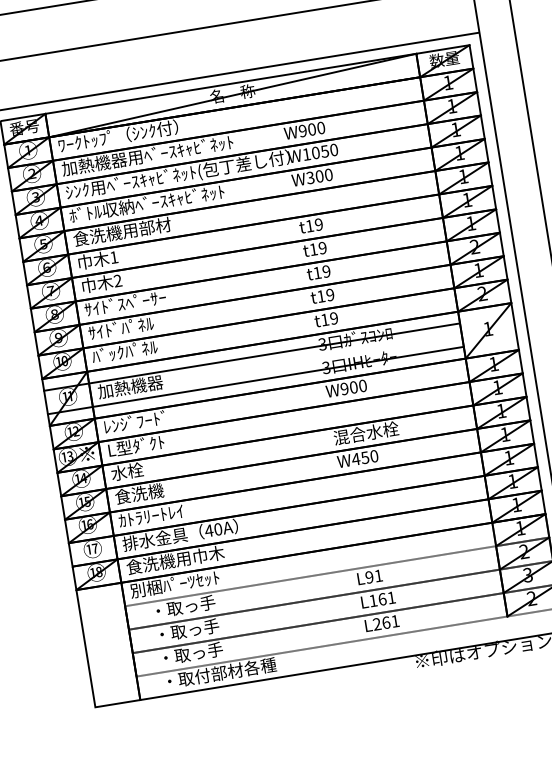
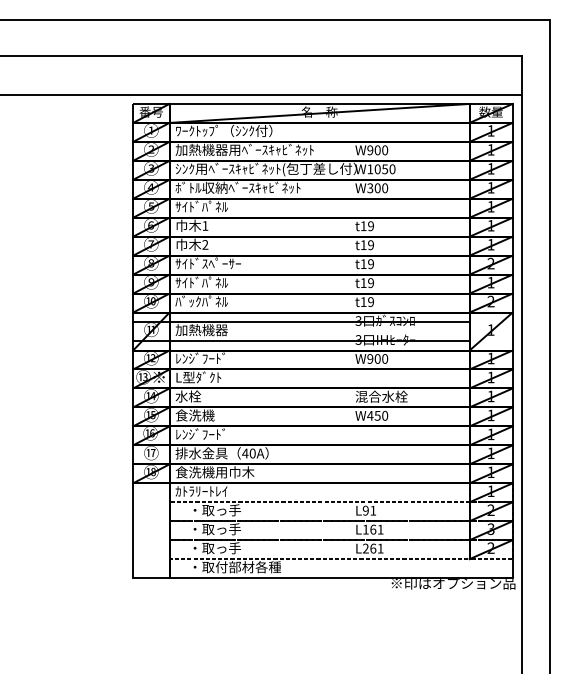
text: (121, 231) -> (214, 206), 食洗機用部材 -> ｻｲﾄﾞﾊﾟﾈﾙ
text: (150, 514) -> (201, 433), ｶﾄﾗﾘｰﾄﾚｲ -> ﾚﾝｼﾞﾌｰﾄﾞ
text: (174, 584) -> (211, 491), 別梱ﾊﾟｰﾂｾｯﾄ -> ｶﾄﾗﾘｰﾄﾚｲ

